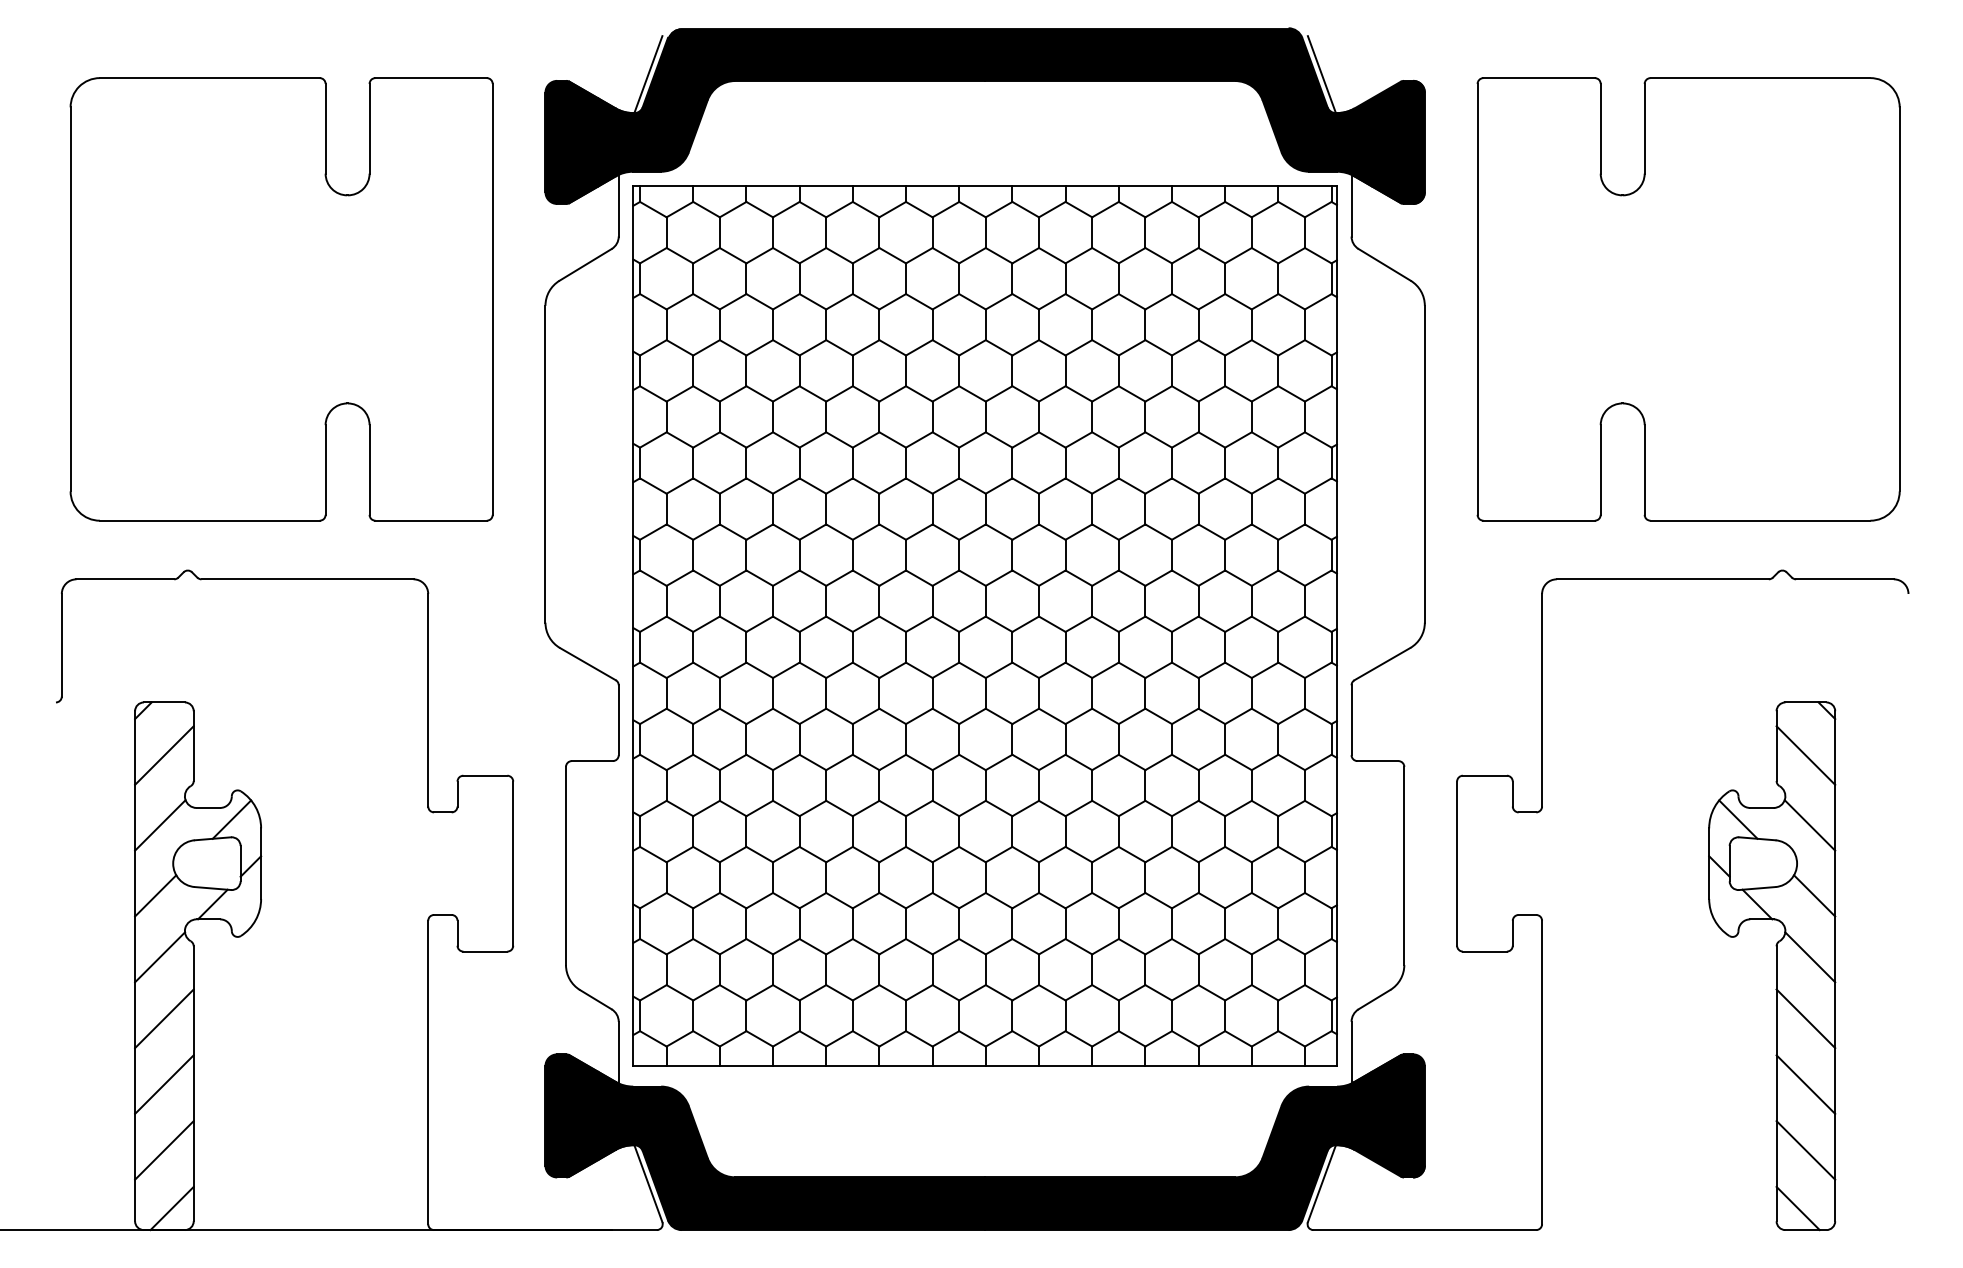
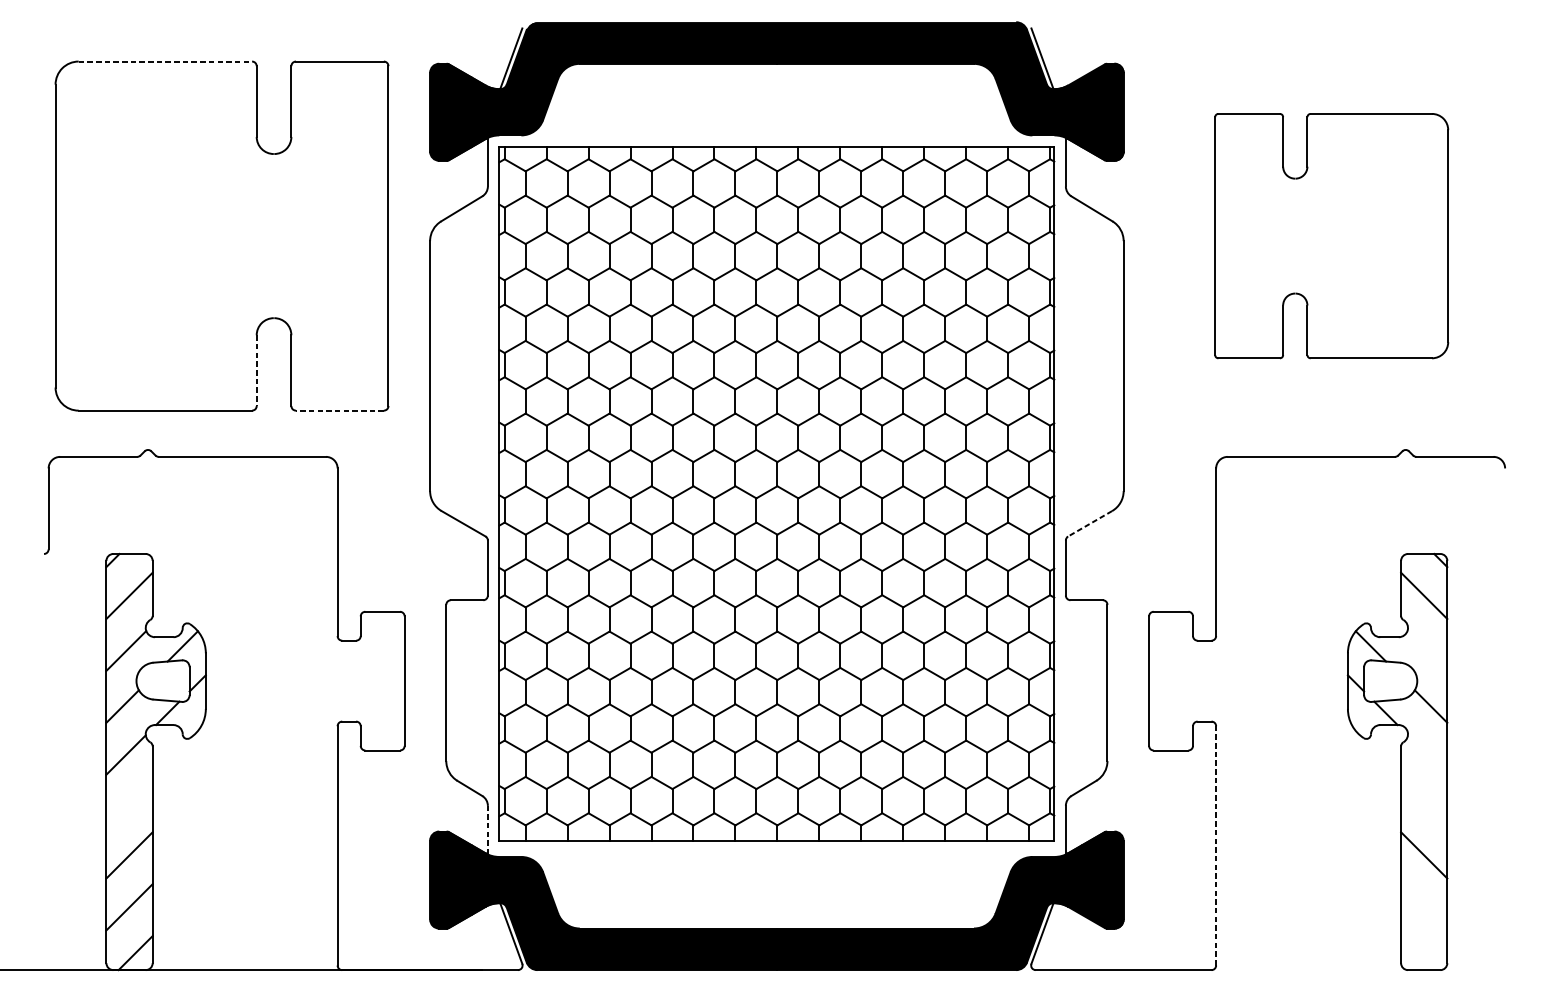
line: (209, 78) -> (165, 61), solid -> dashed
part: (1688, 299) -> (1331, 236), size x0.7
line: (325, 470) -> (256, 371), solid -> dashed
line: (431, 520) -> (340, 410), solid -> dashed
line: (1381, 664) -> (1089, 524), solid -> dashed
line: (1809, 825) -> (1427, 651), removed
line: (1810, 957) -> (1427, 755), removed
line: (164, 1018) -> (129, 803), removed
line: (1805, 1018) -> (1423, 803), removed
line: (618, 1052) -> (487, 830), solid -> dashed
line: (1542, 1072) -> (1216, 845), solid -> dashed
line: (1805, 1150) -> (1423, 907), removed
line: (1797, 1208) -> (1417, 953), removed

